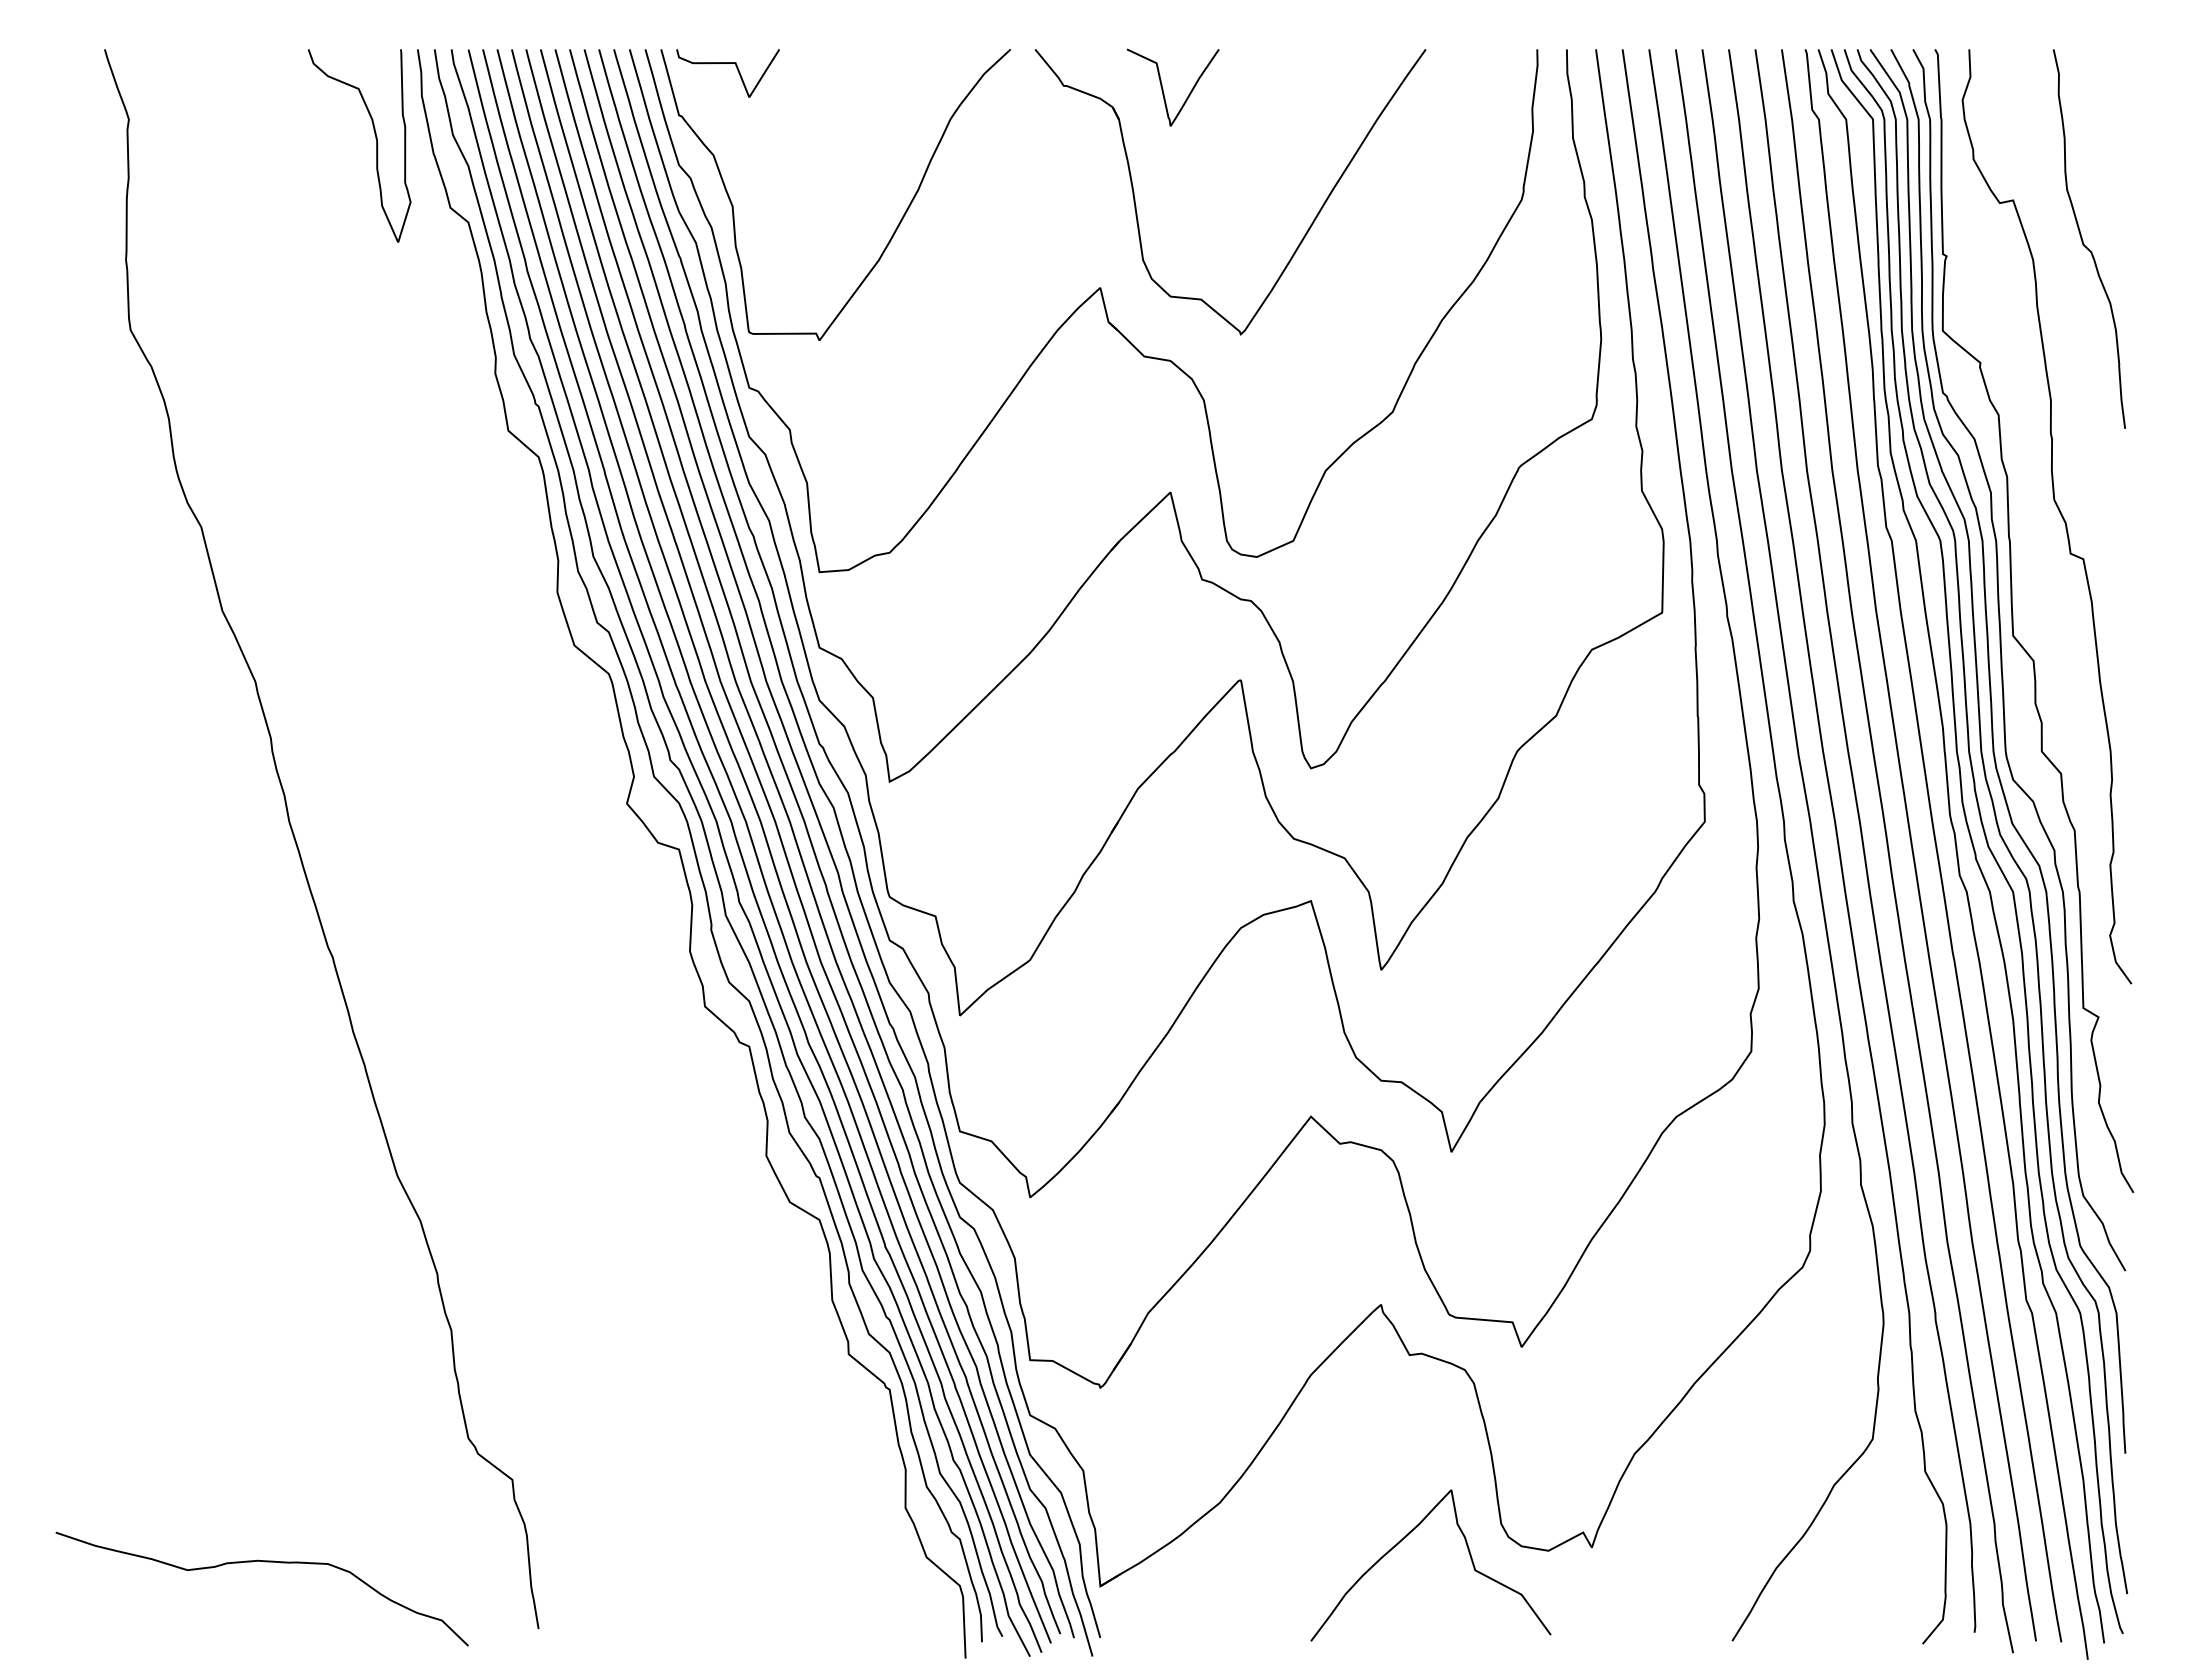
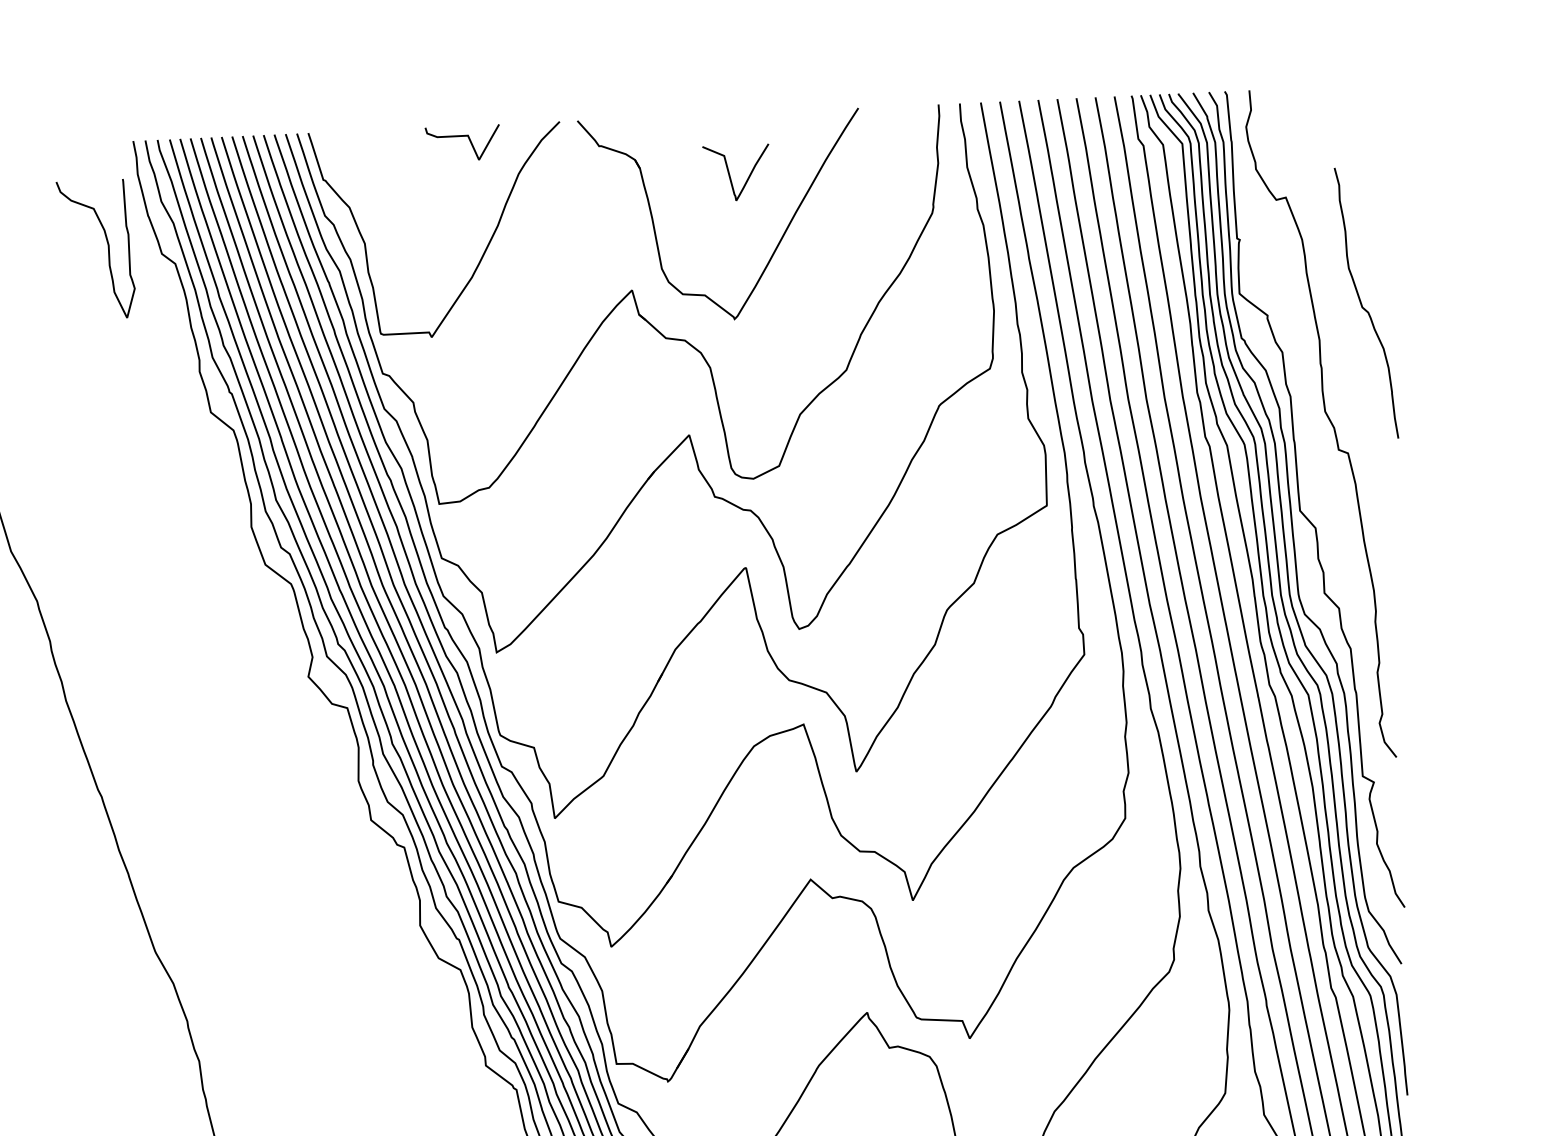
curve: (727, 63) -> (462, 136), moved
curve: (1163, 88) -> (729, 173), moved
curve: (376, 145) -> (108, 248), moved
curve: (2083, 240) -> (1362, 304), moved

